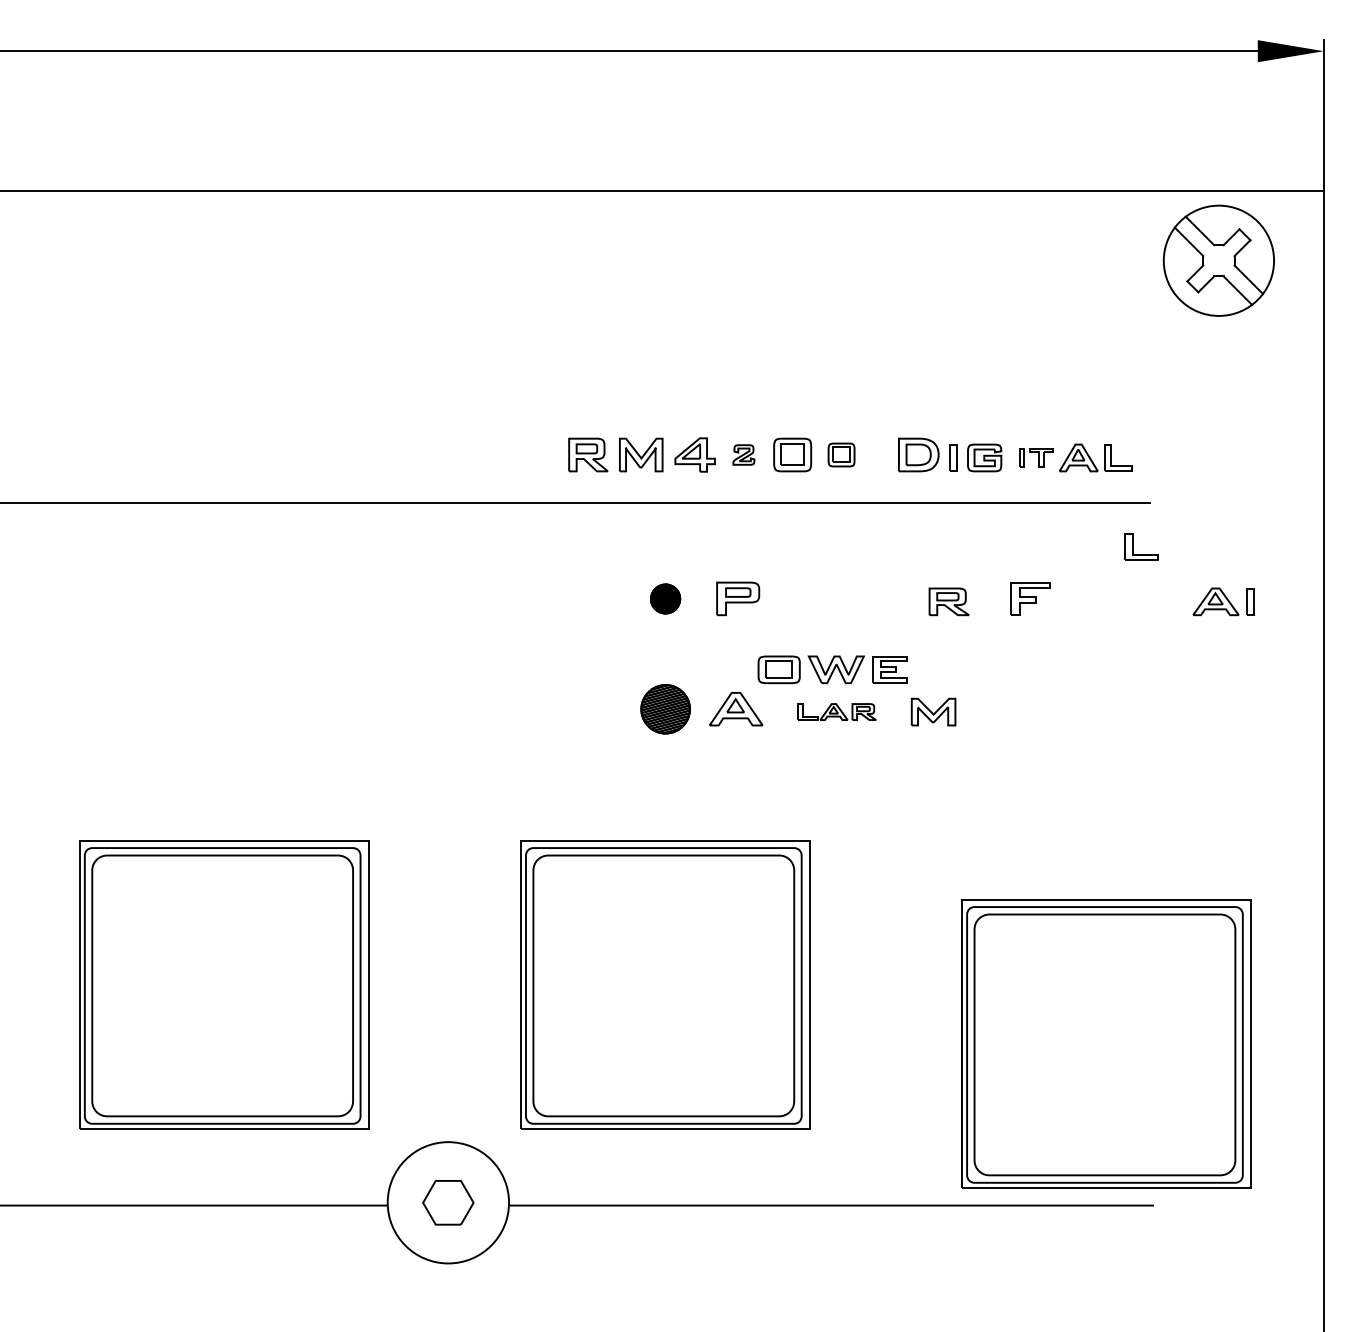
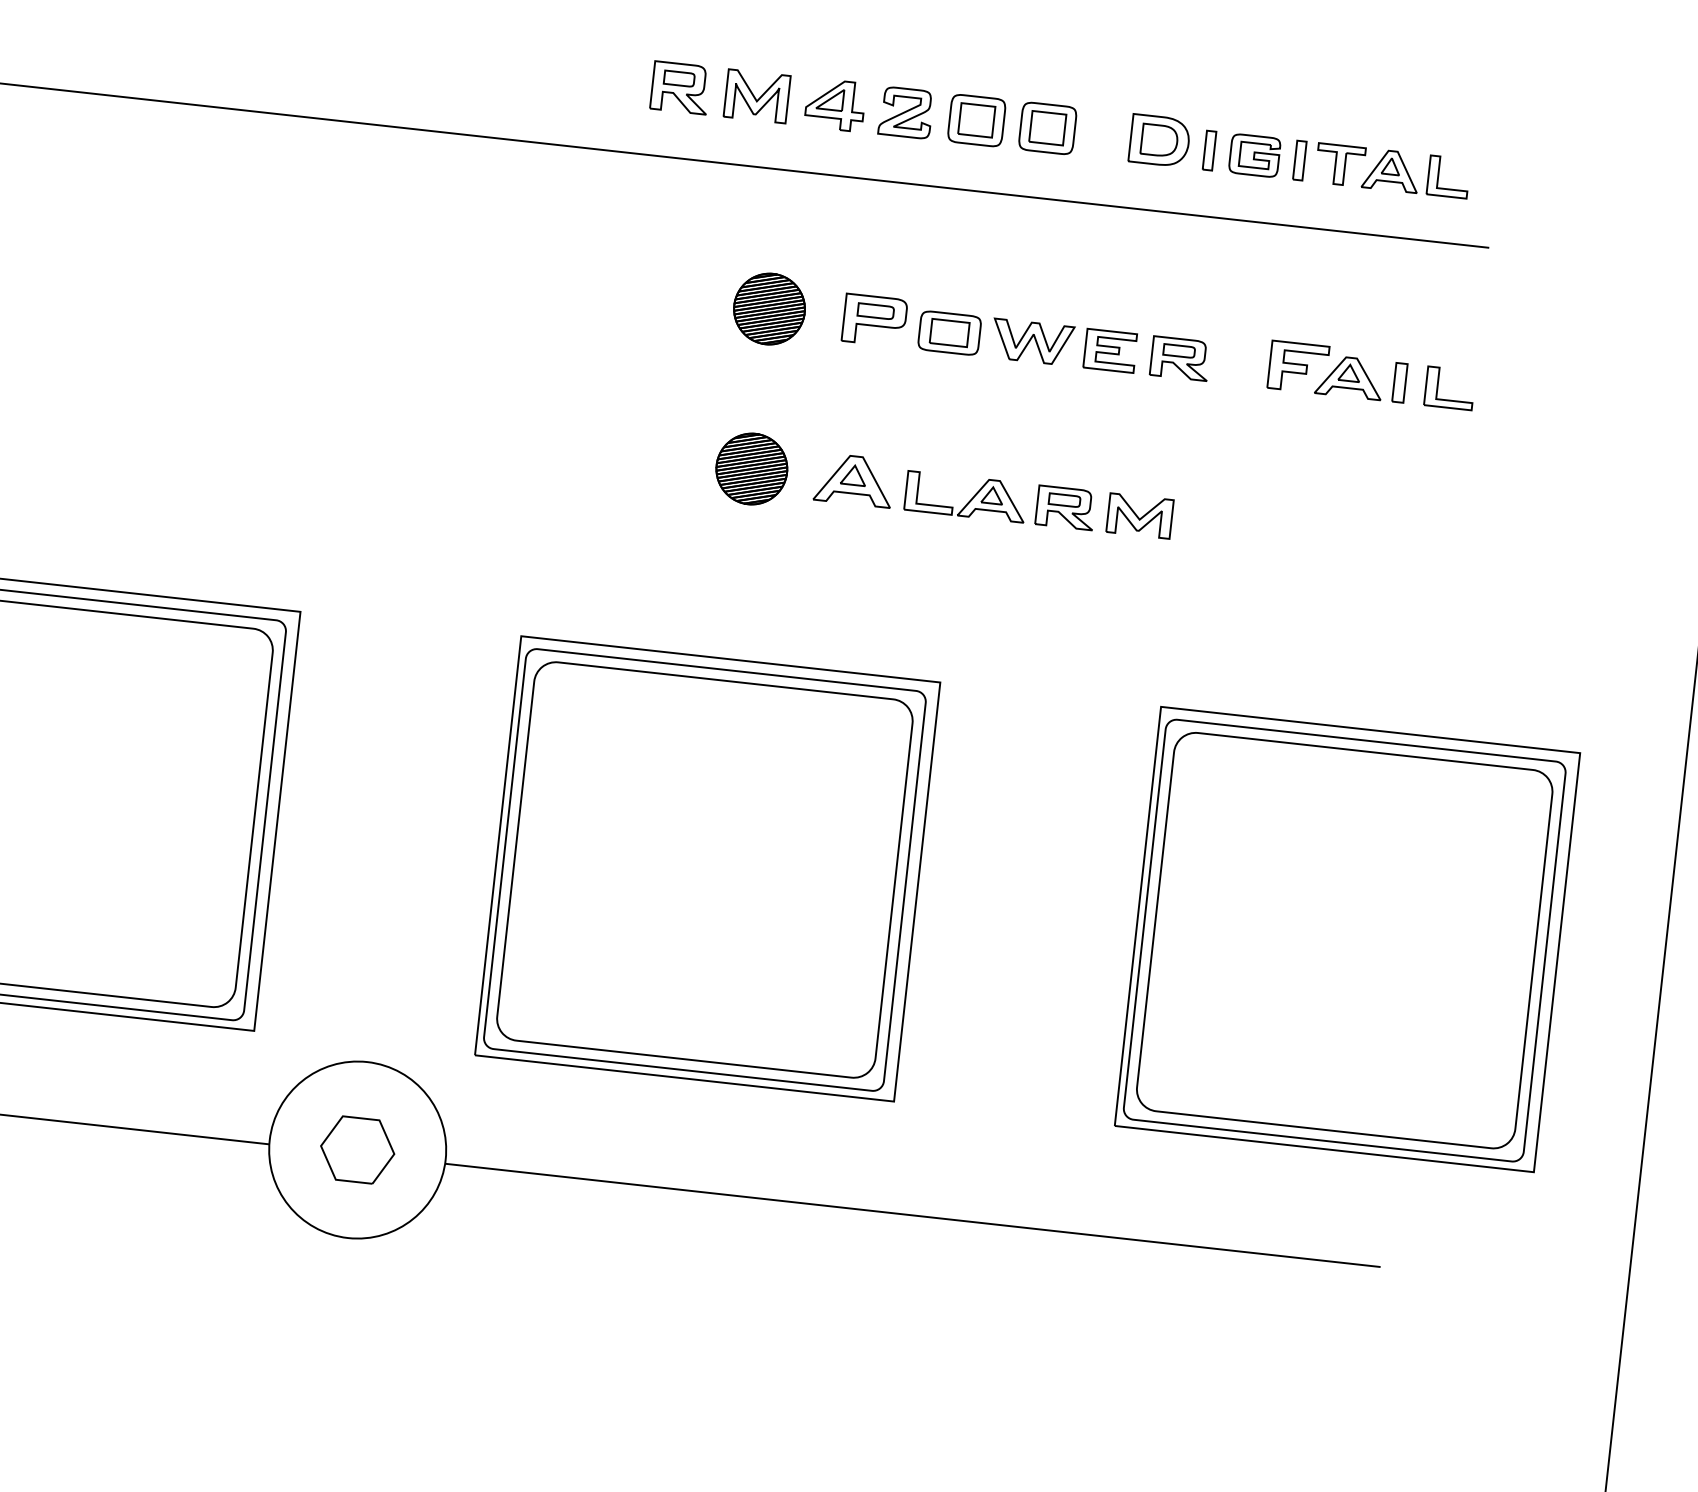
part: (743, 454) -> (905, 111), size x1.67
part: (841, 454) -> (1047, 127), size x1.43
part: (1035, 457) -> (1328, 163), size x1.43
part: (1133, 546) -> (1438, 386), moved
part: (665, 598) -> (769, 308), size x1.67
part: (1223, 601) -> (1360, 378), moved
part: (832, 669) -> (1027, 341), moved
part: (836, 711) -> (999, 499), size x1.67
part: (1106, 1043) -> (1347, 938), moved

